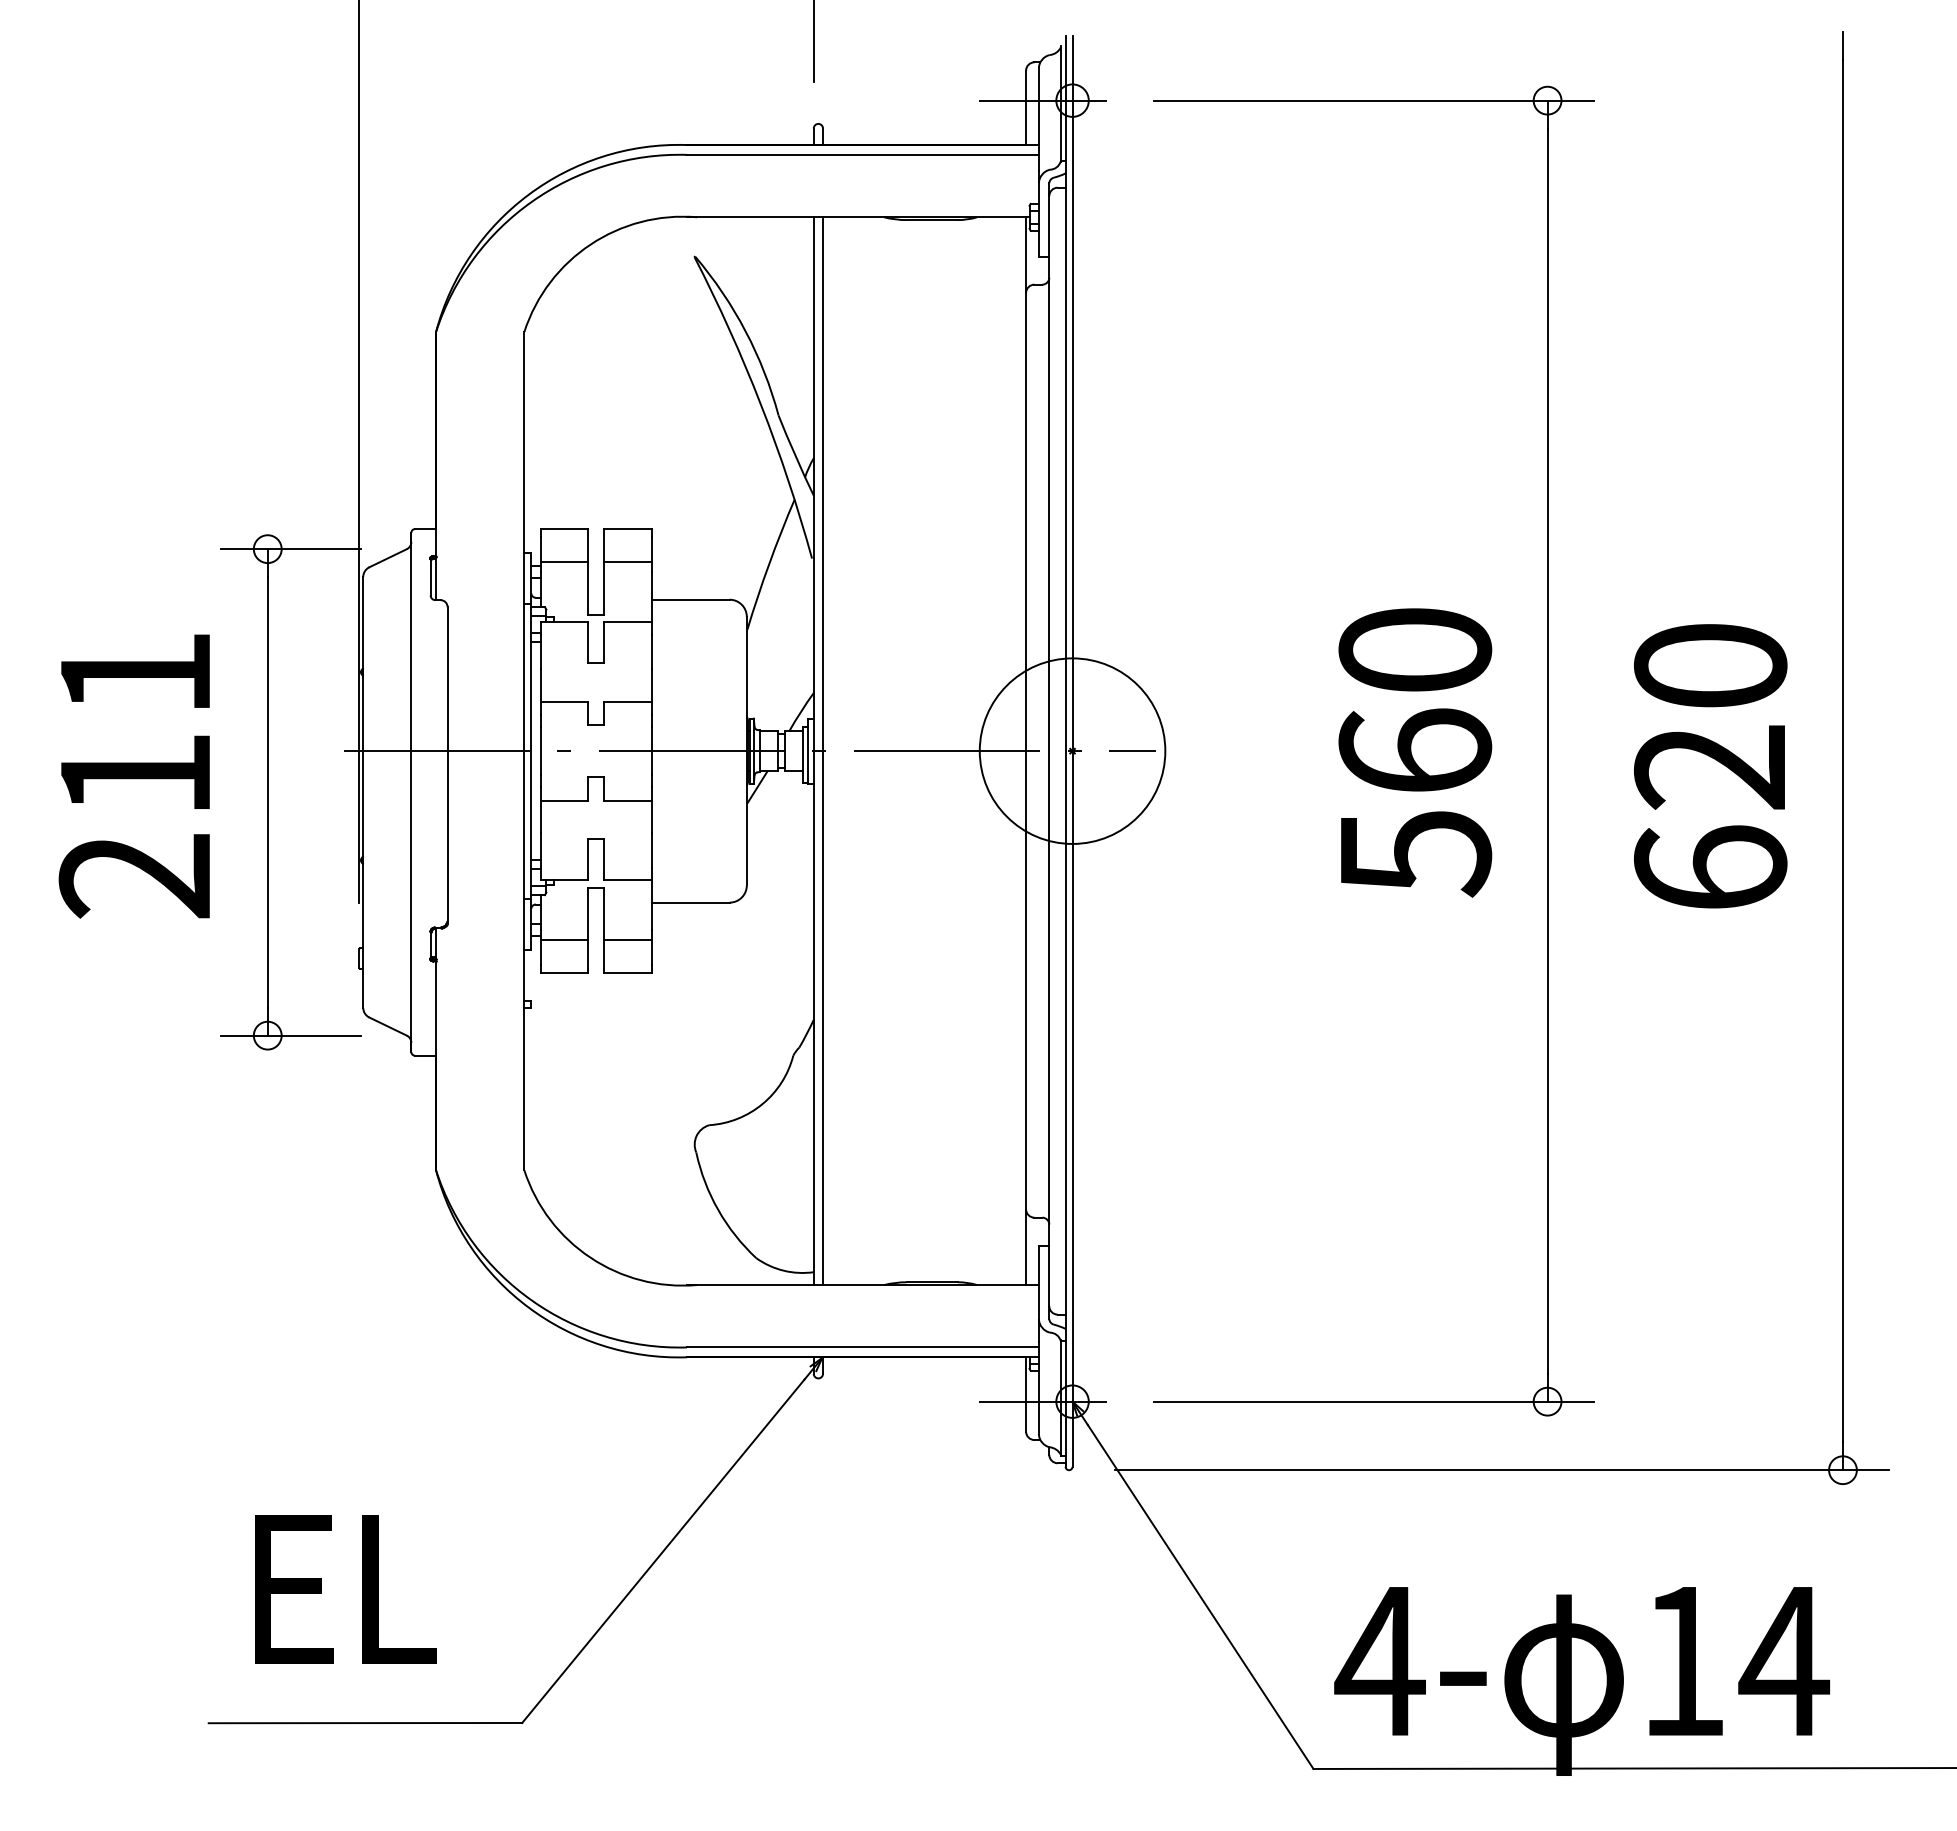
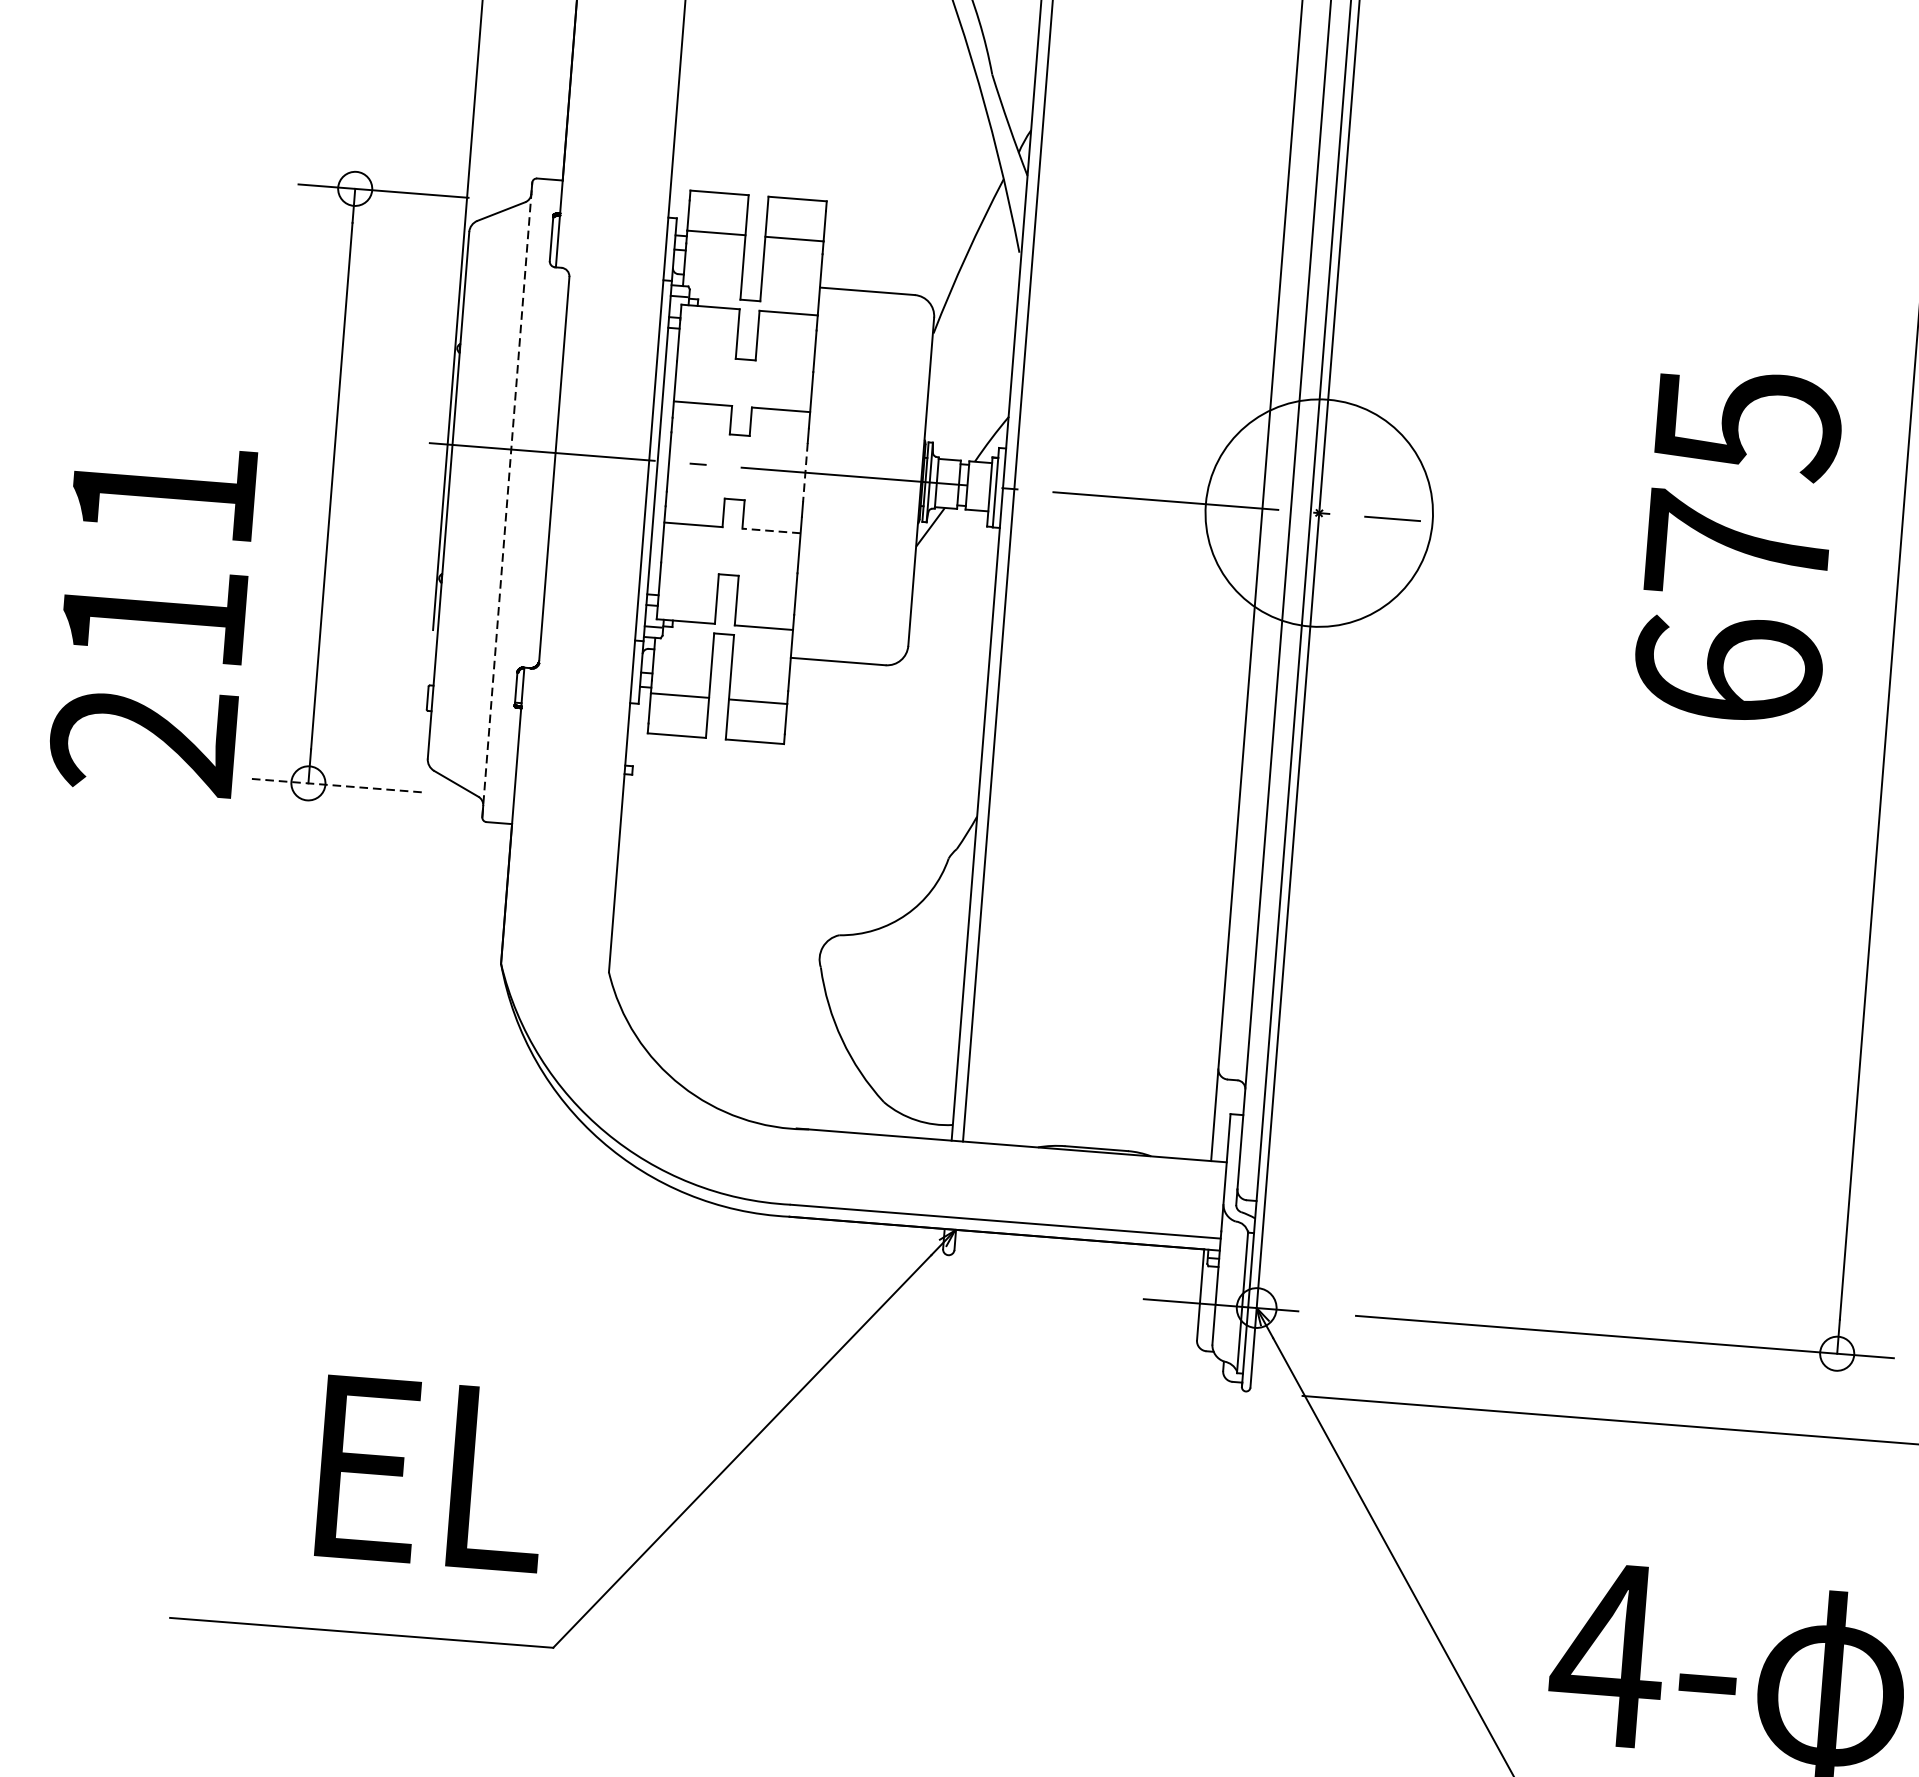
line: (652, 751) -> (805, 473), solid -> dashed
text: (1415, 752) -> (1738, 547), 560 -> 675
text: (133, 776) -> (151, 618), moved
line: (411, 792) -> (507, 500), solid -> dashed
line: (628, 800) -> (771, 530), solid -> dashed
line: (290, 1035) -> (336, 785), solid -> dashed
text: (345, 1589) -> (432, 1474), moved

